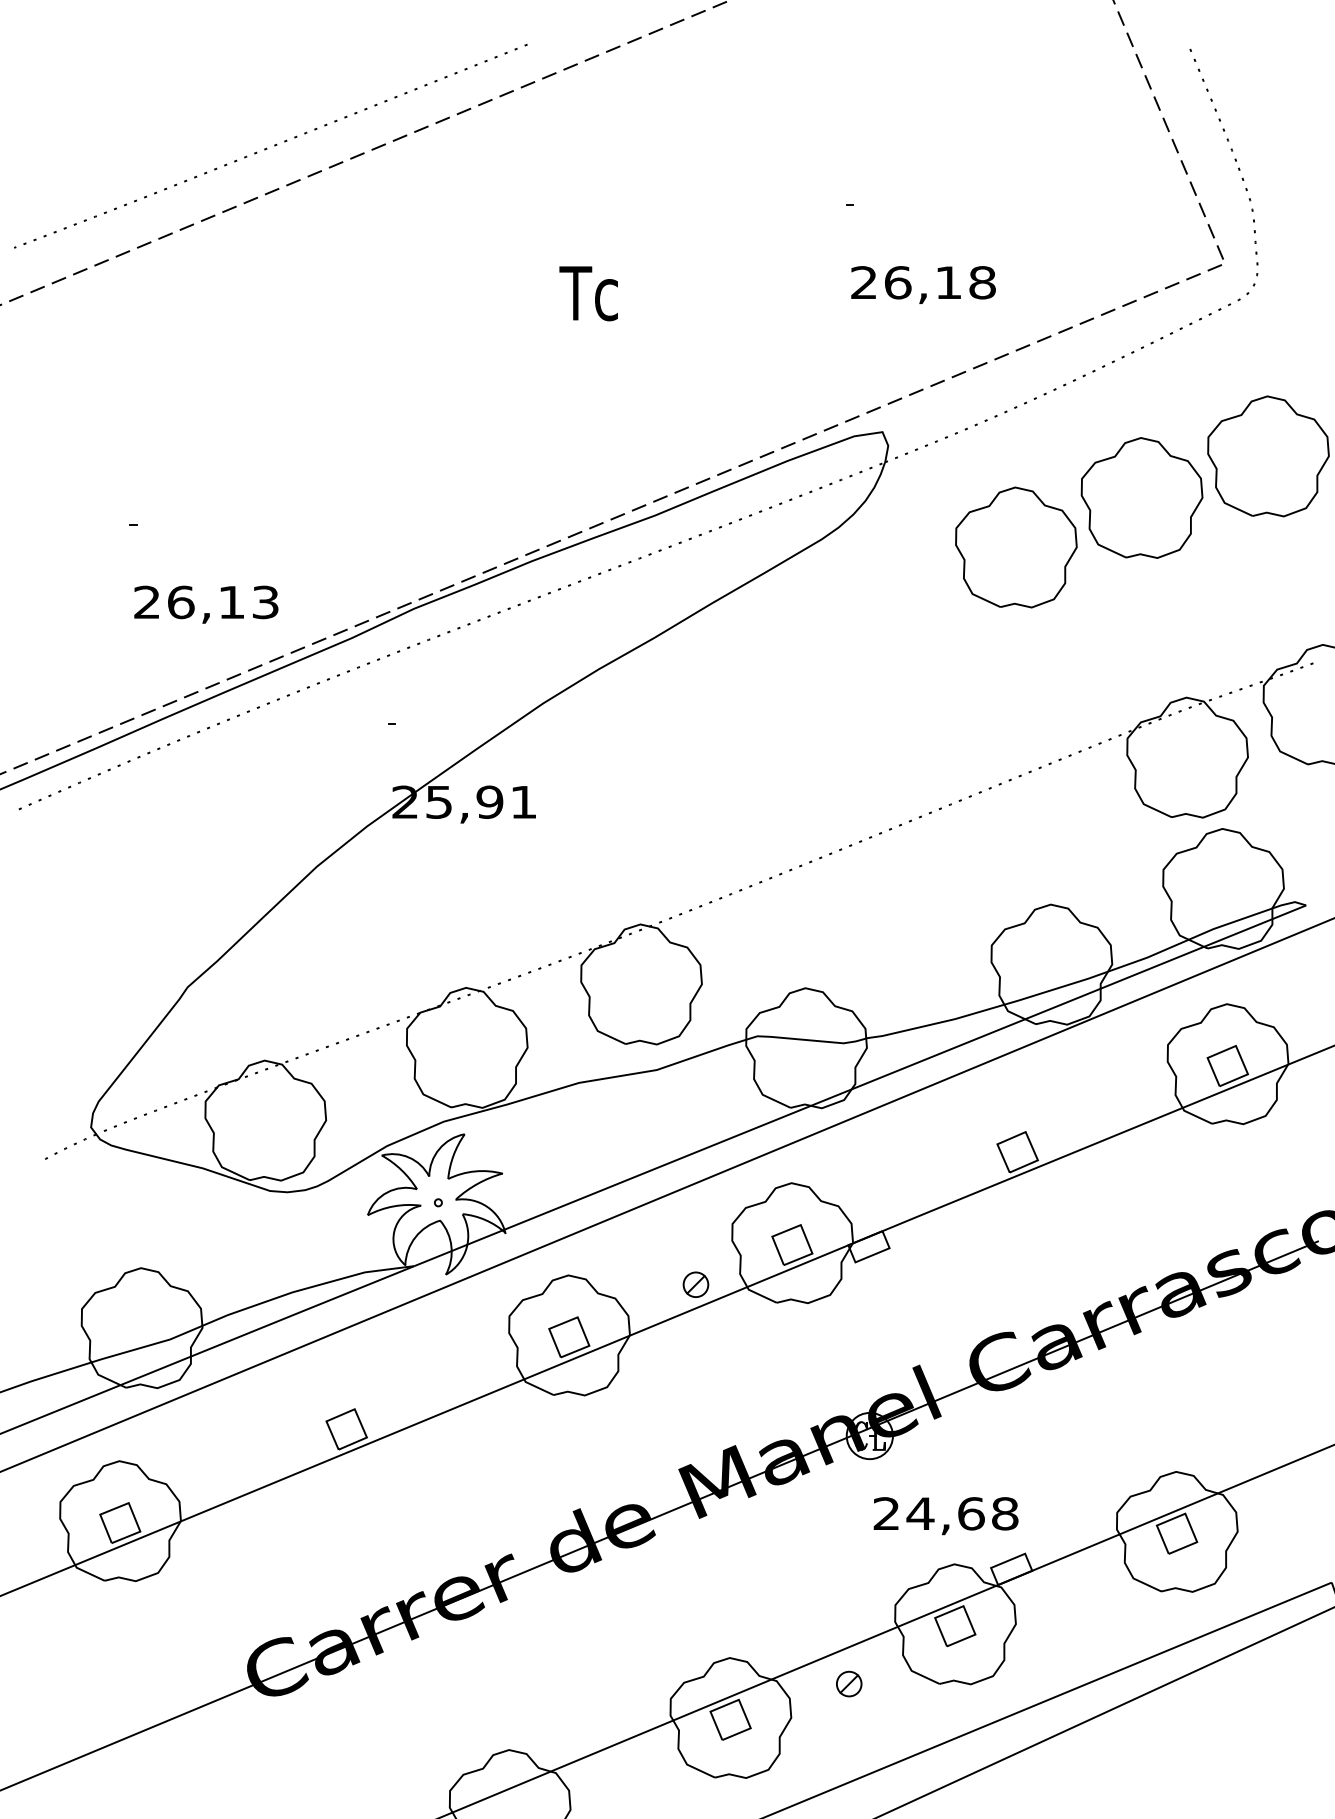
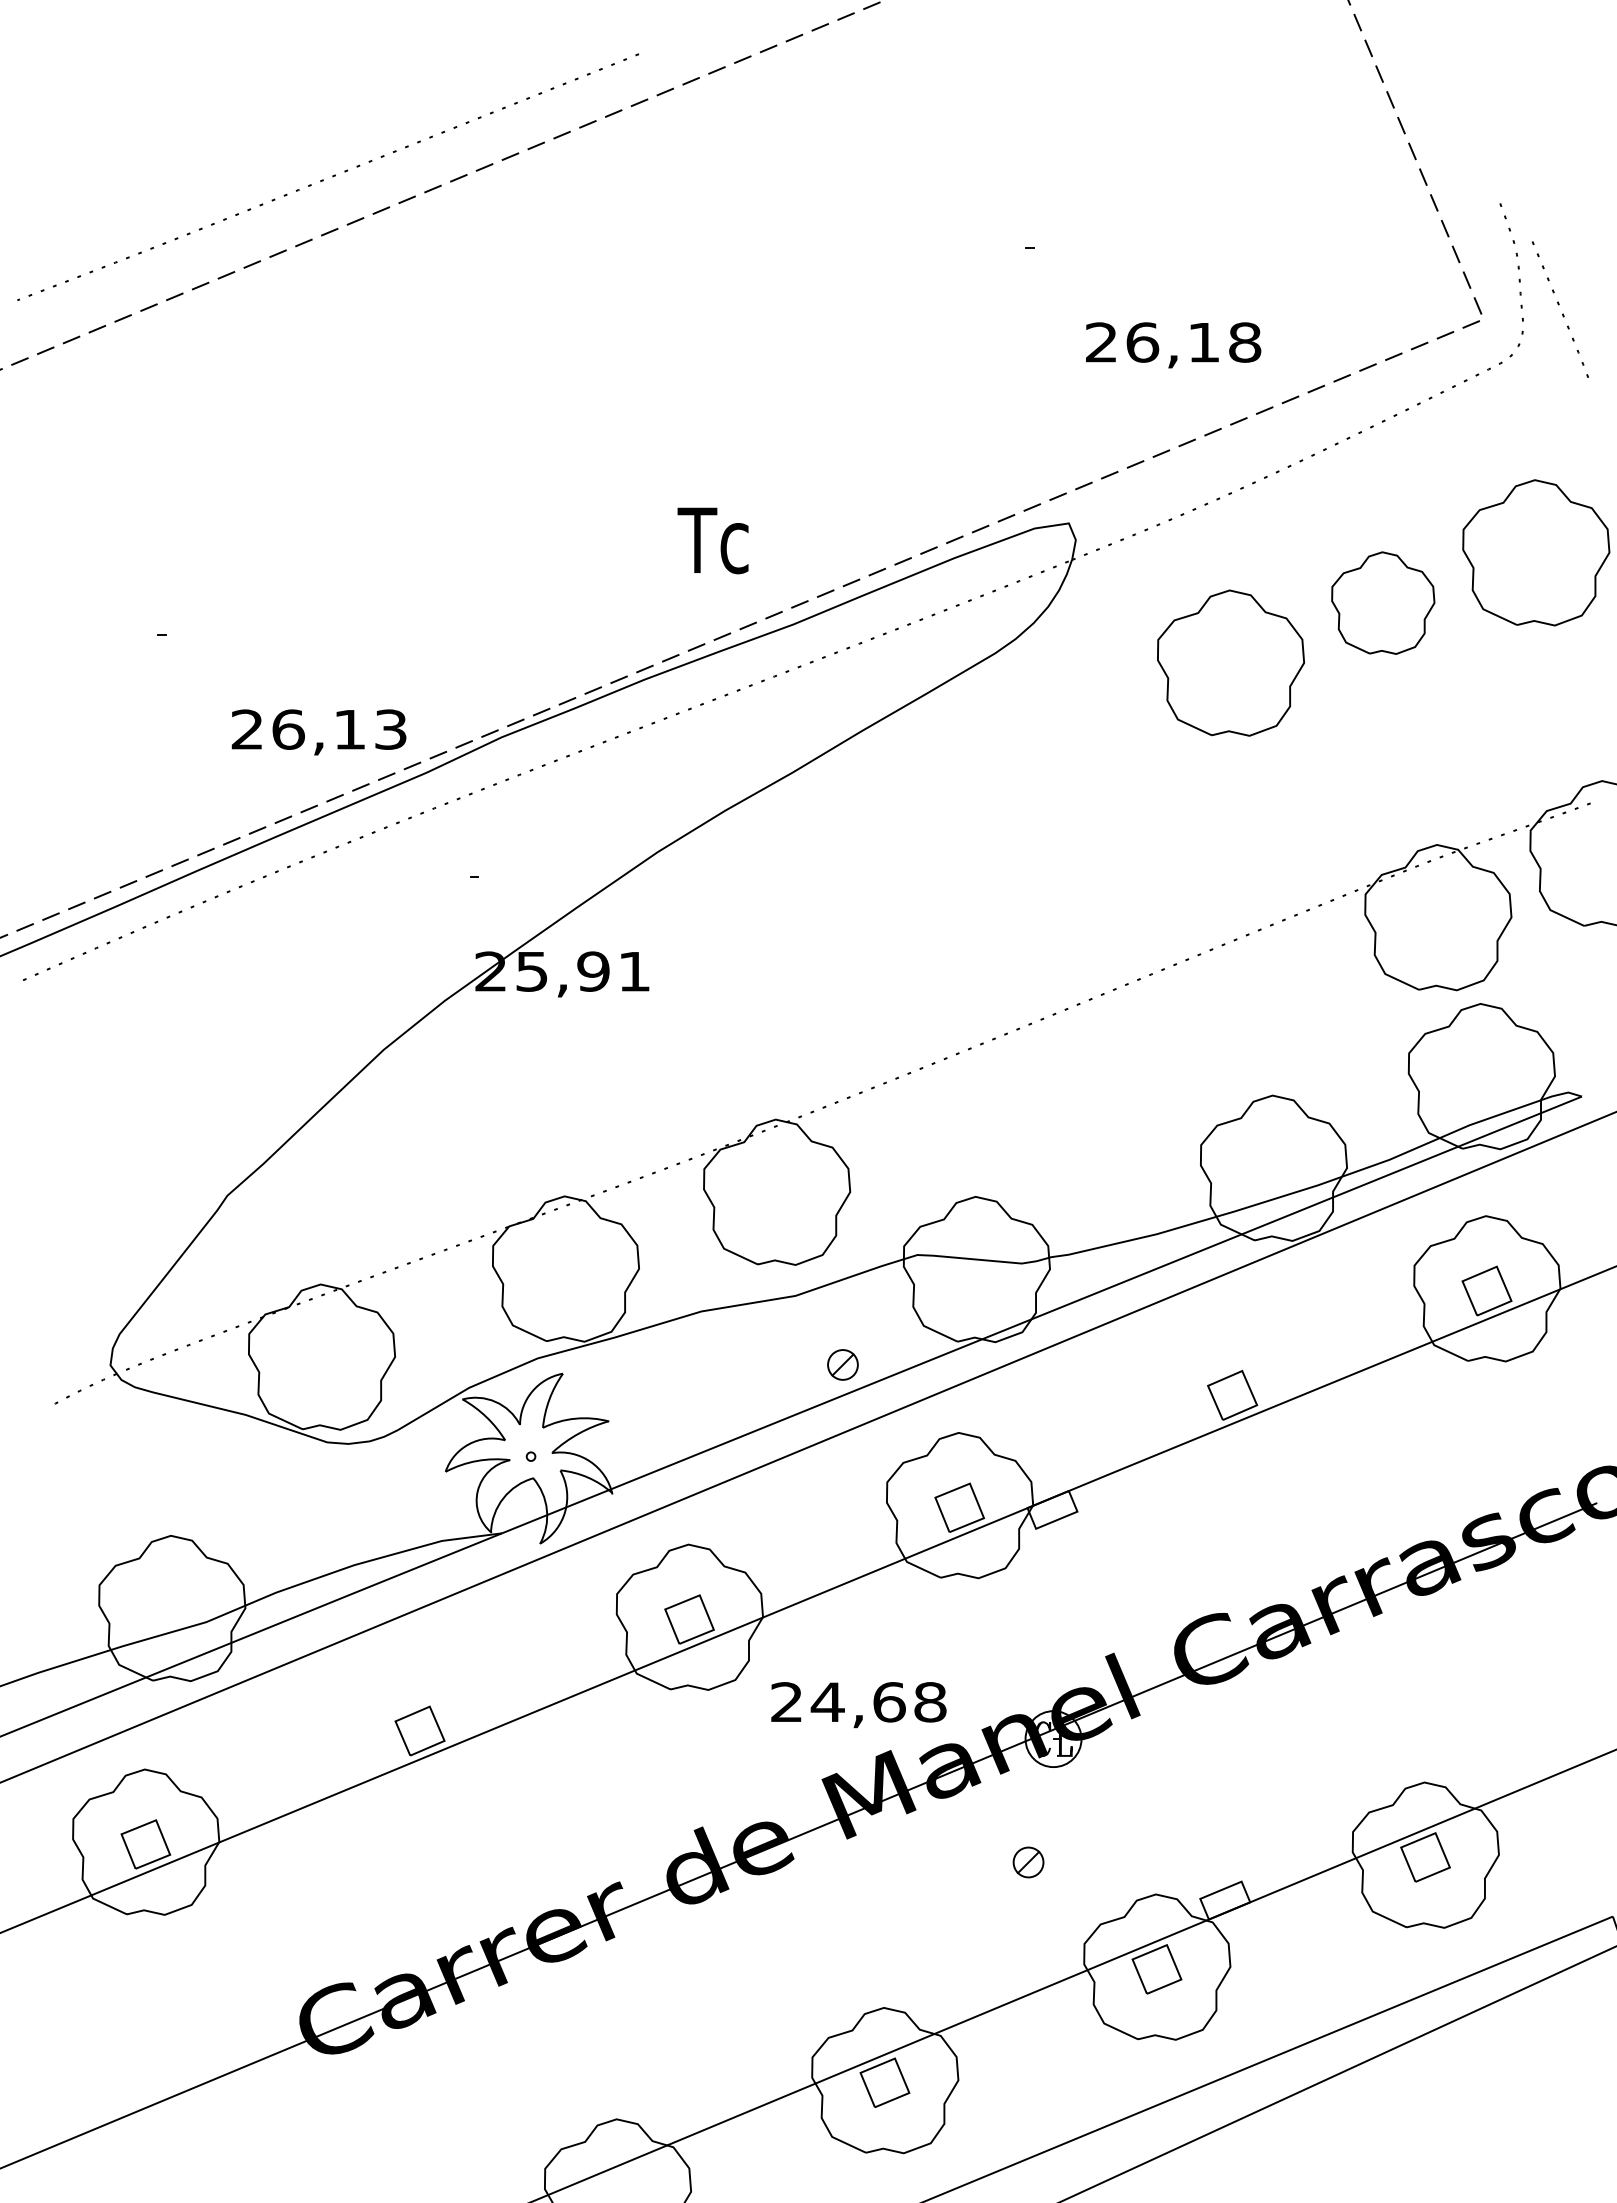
curve: (1211, 101) -> (1558, 305), moved
text: (923, 285) -> (1173, 345), moved
text: (588, 293) -> (712, 540), moved
part: (1142, 497) -> (1383, 602), size x0.7
text: (205, 604) -> (318, 732), moved
part: (695, 1284) -> (842, 1364), moved
text: (945, 1516) -> (858, 1705), moved
part: (849, 1684) -> (1028, 1862), moved

